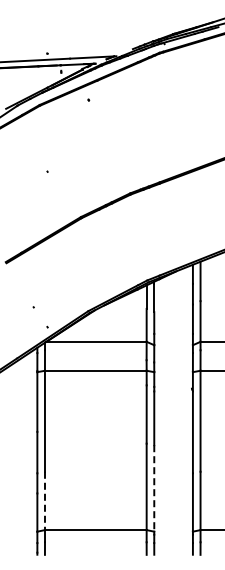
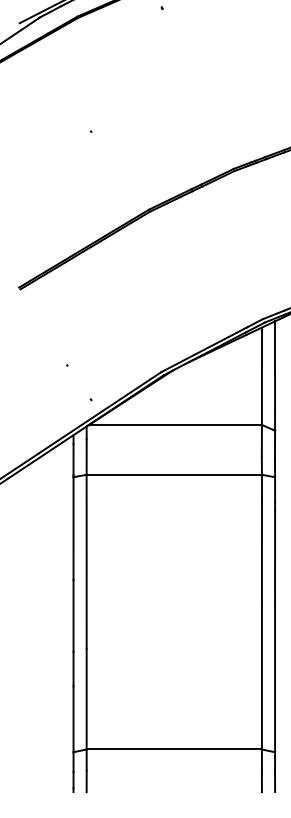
line: (154, 488) -> (275, 677), dashed -> solid
line: (44, 501) -> (85, 700), dashed -> solid

